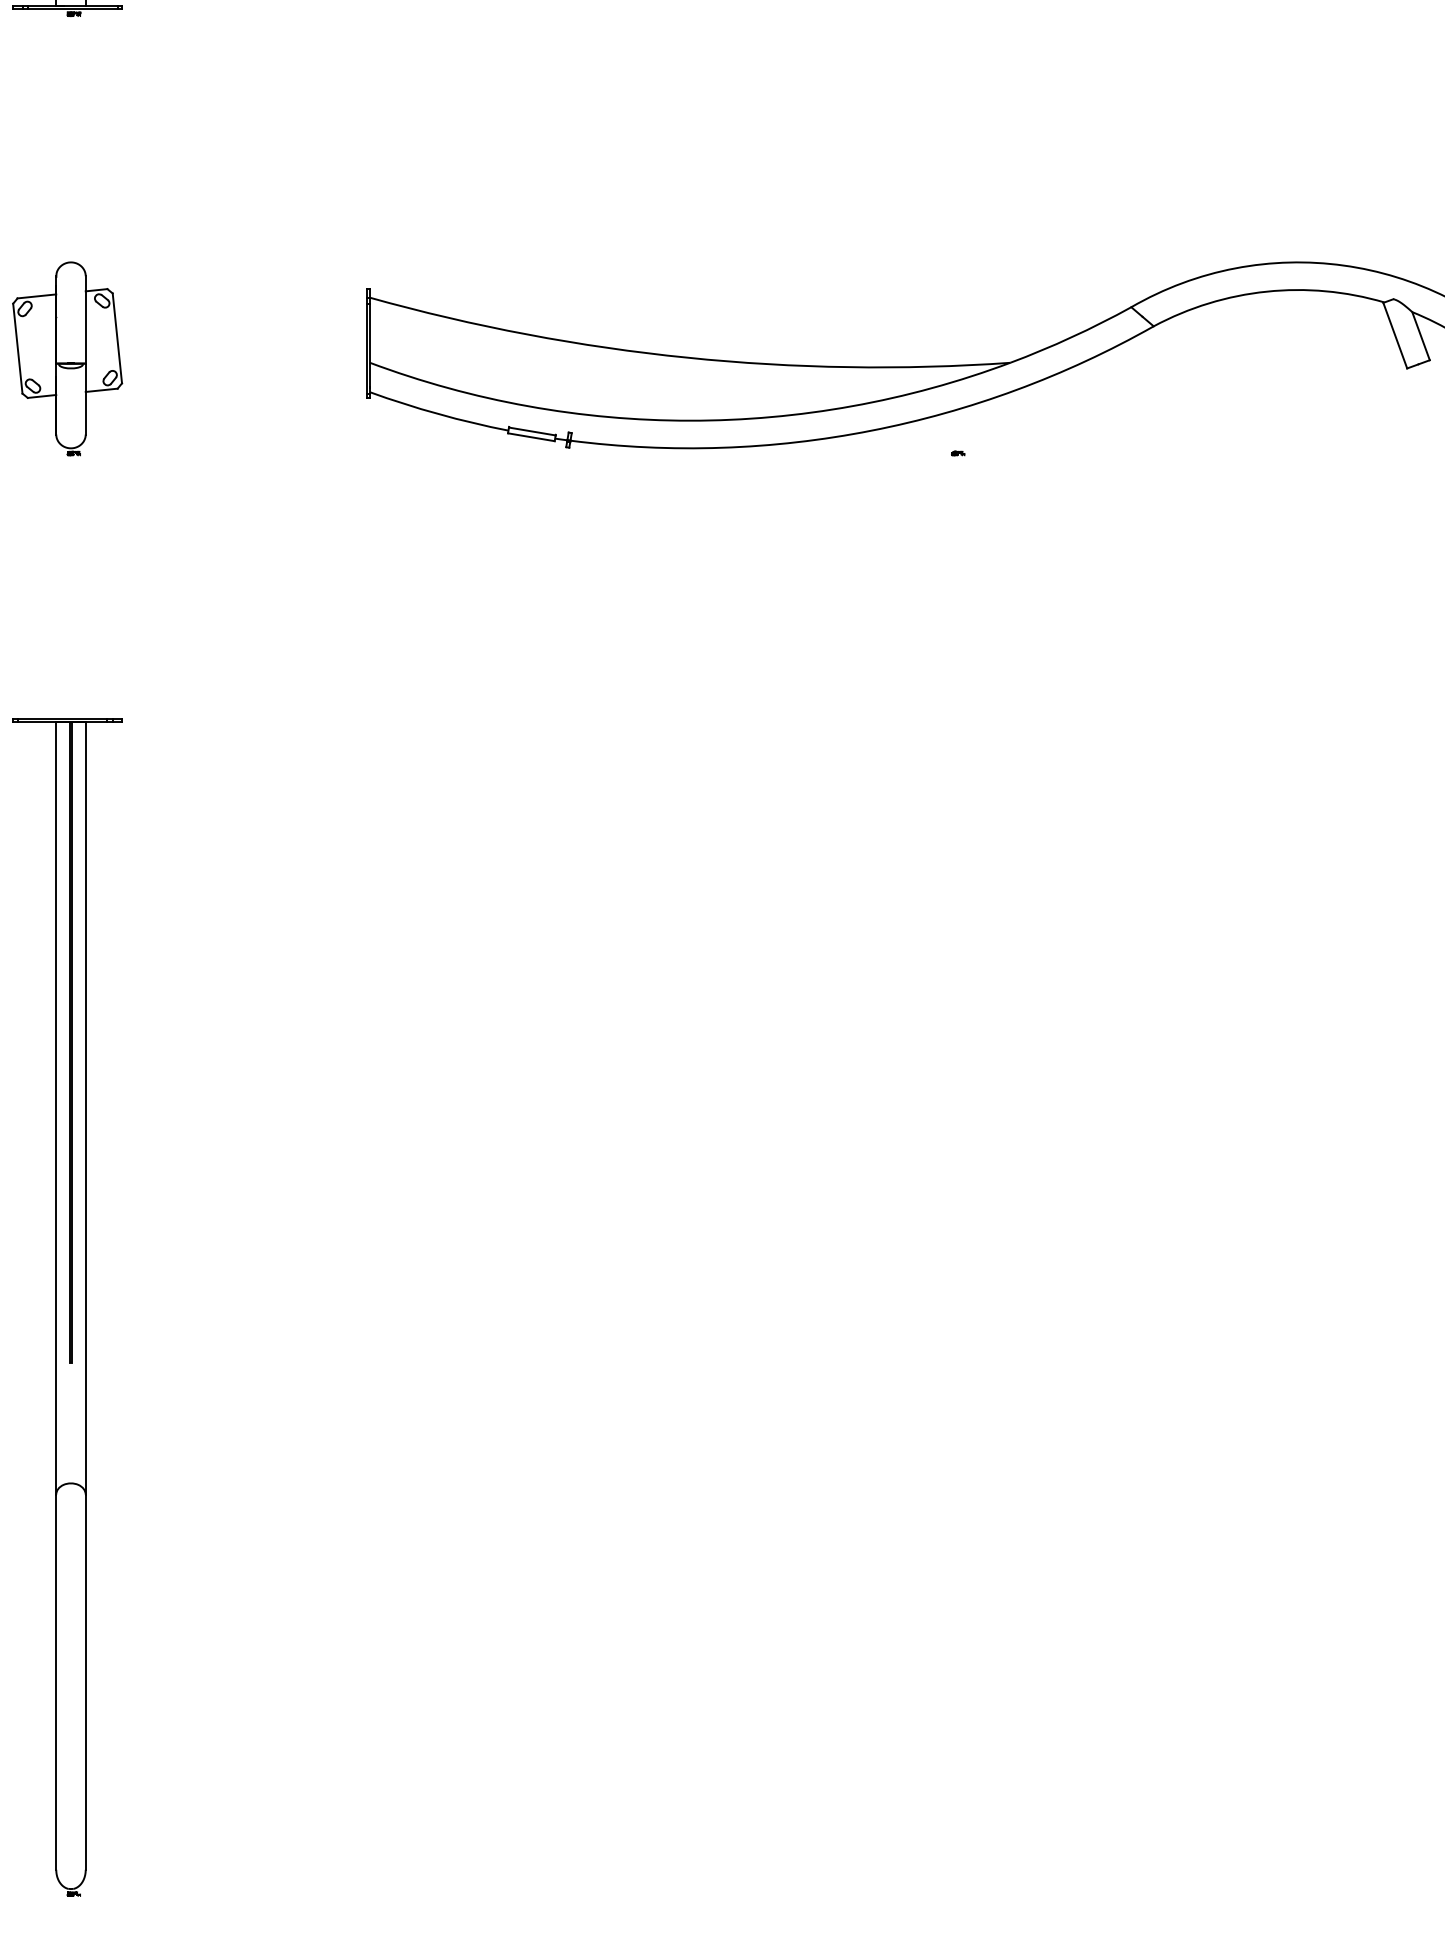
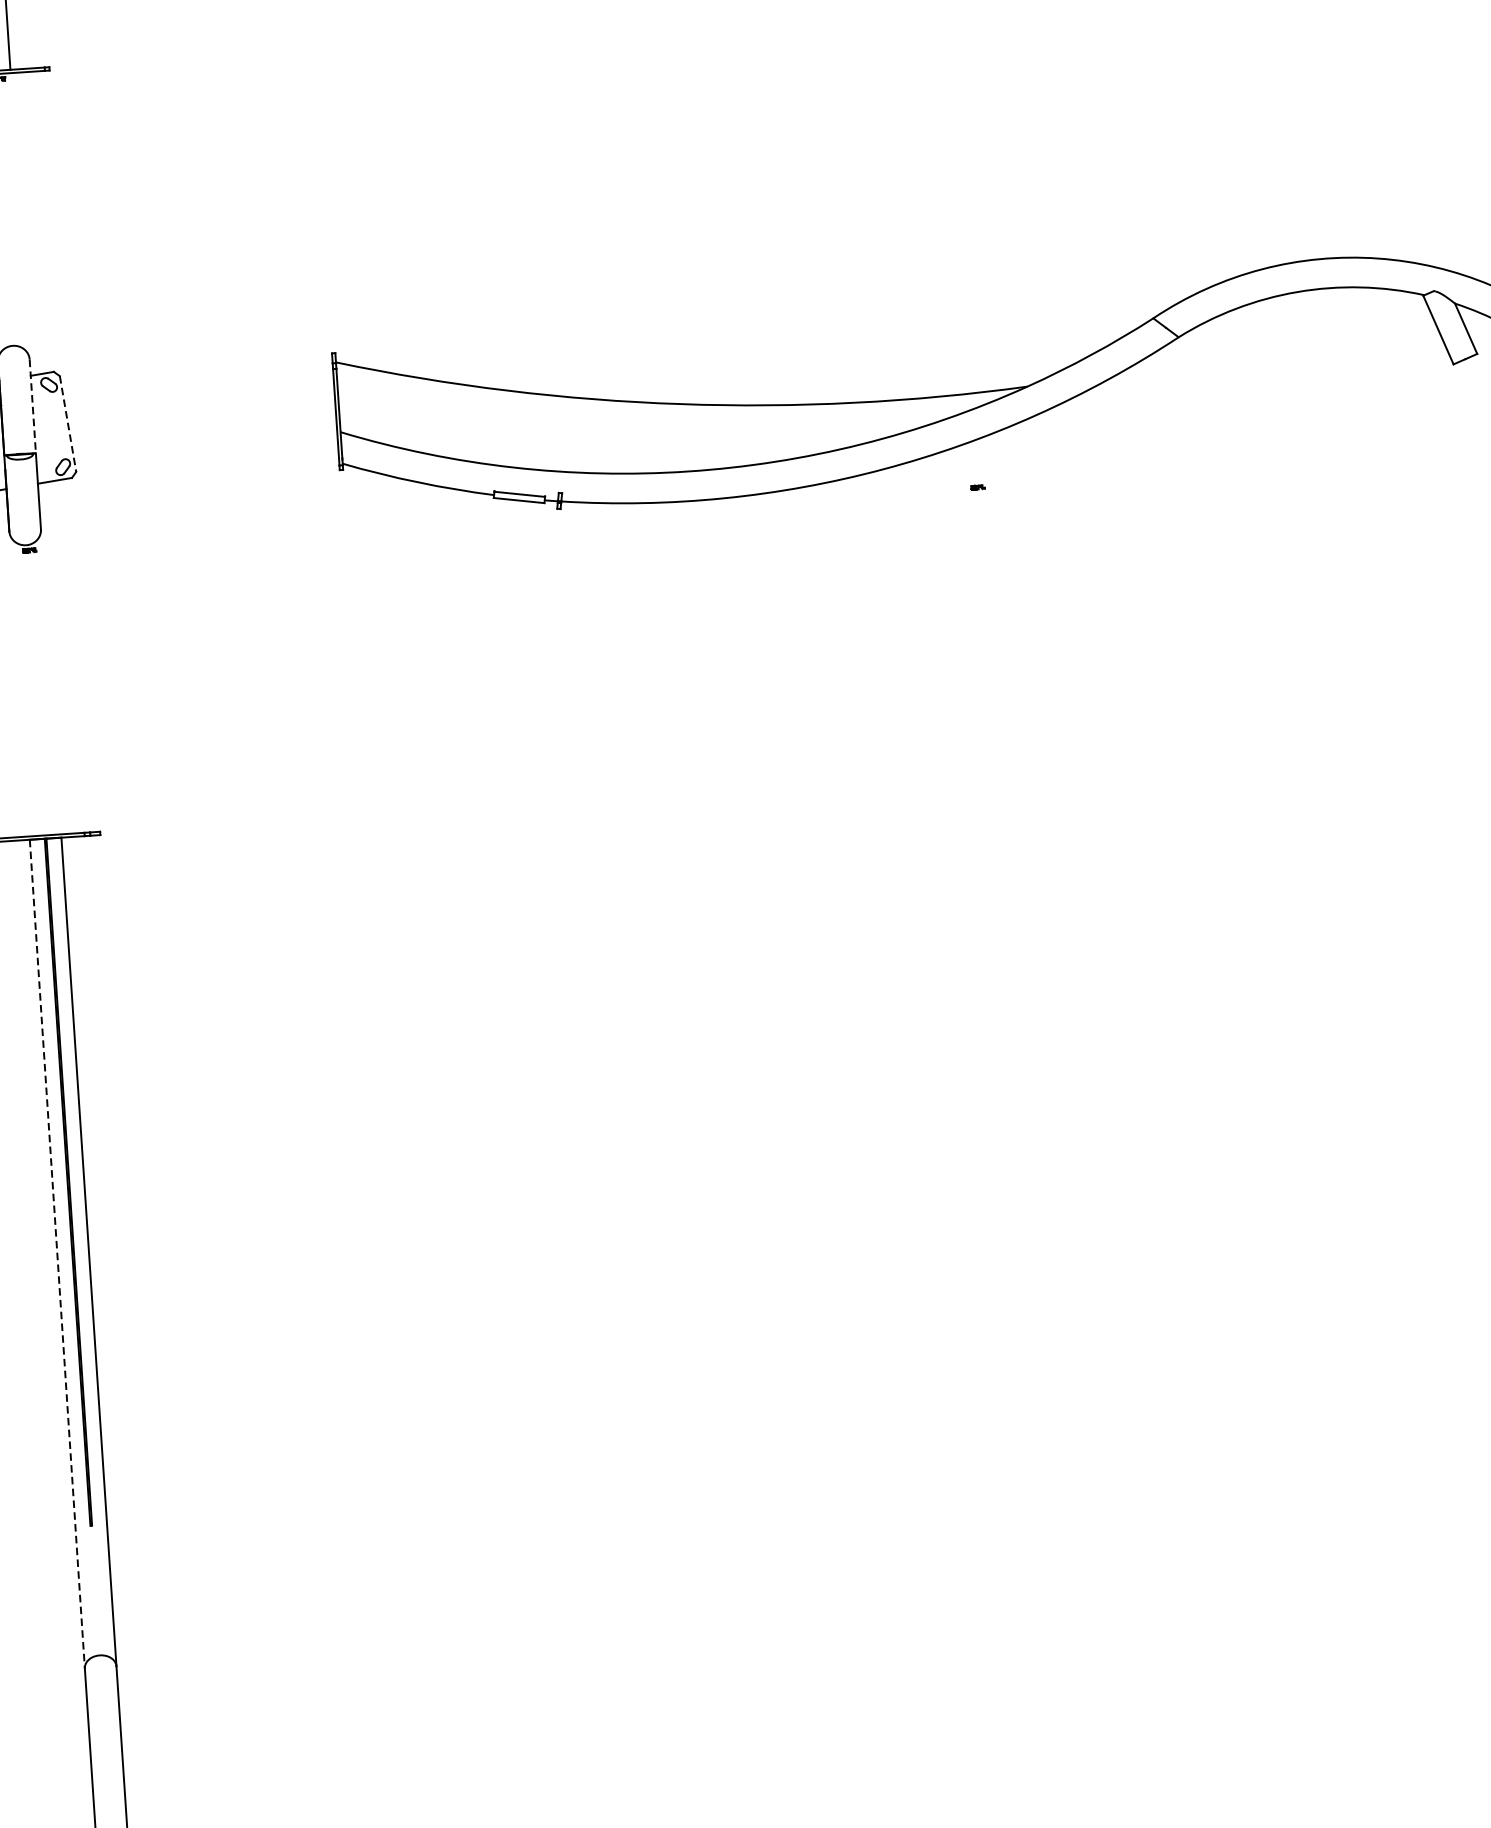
line: (85, 319) -> (32, 406), solid -> dashed
line: (117, 338) -> (68, 424), solid -> dashed
line: (56, 1108) -> (57, 1254), solid -> dashed

